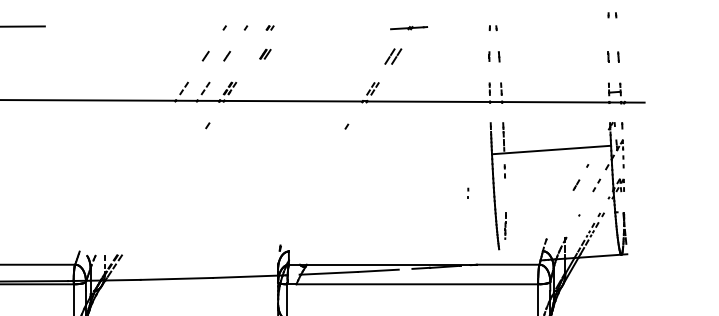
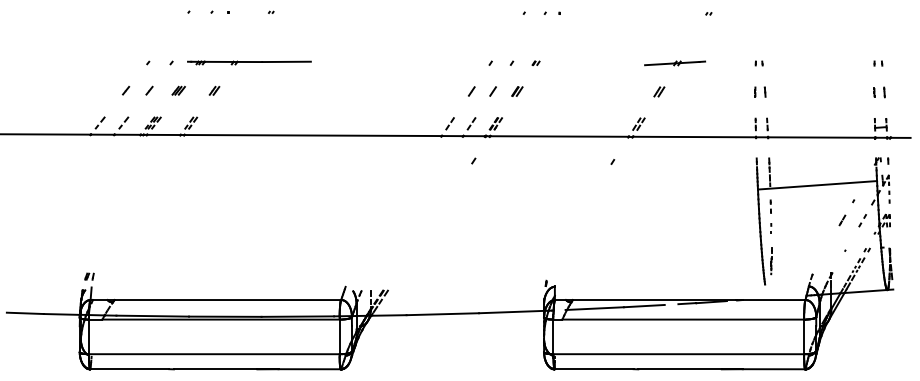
part: (612, 15) -> (878, 63), moved
part: (408, 28) -> (674, 63), size x1.67
part: (265, 54) -> (517, 91), moved
part: (393, 56) -> (659, 91), size x0.62
part: (468, 193) -> (771, 228), moved

